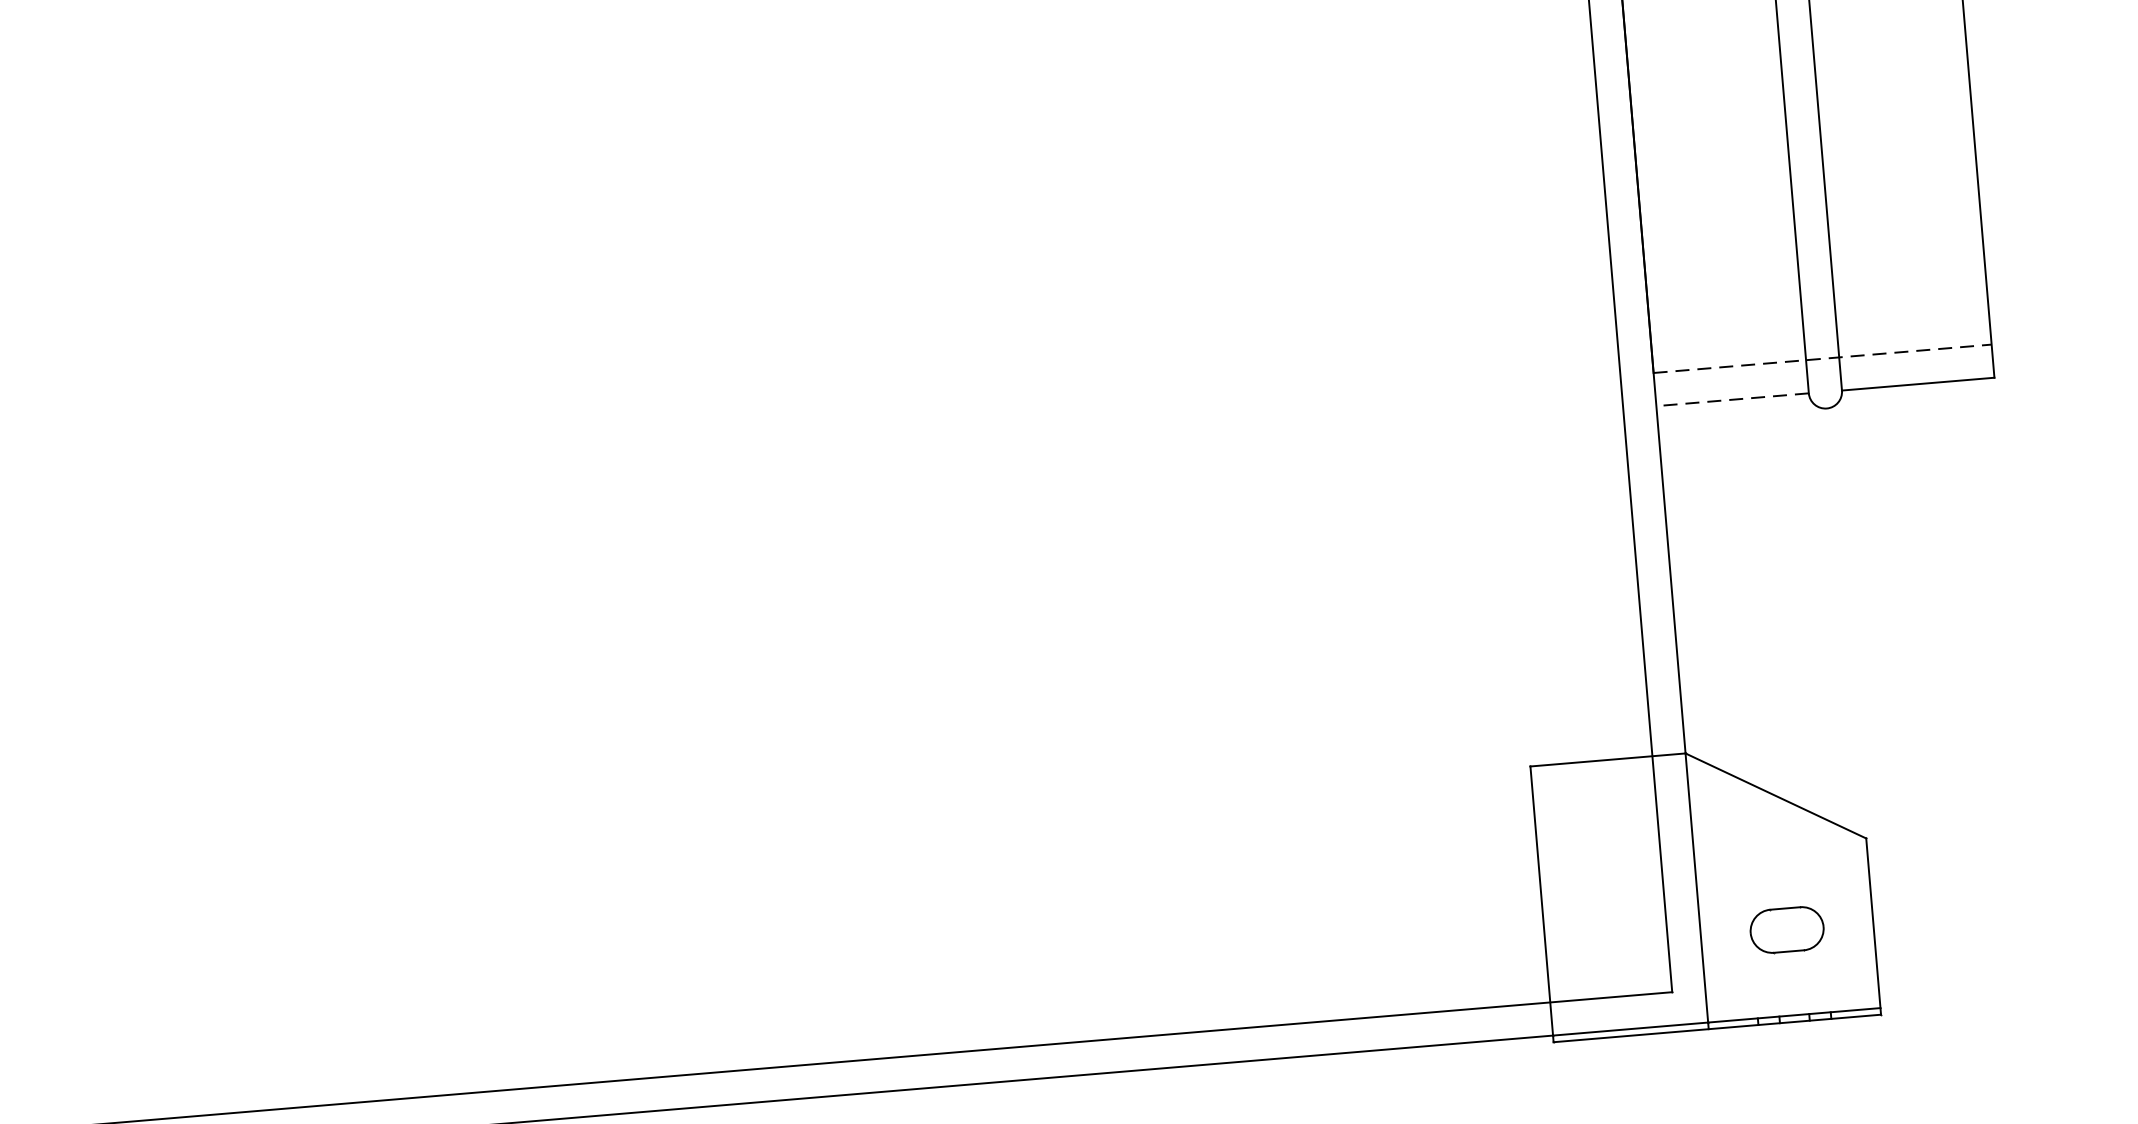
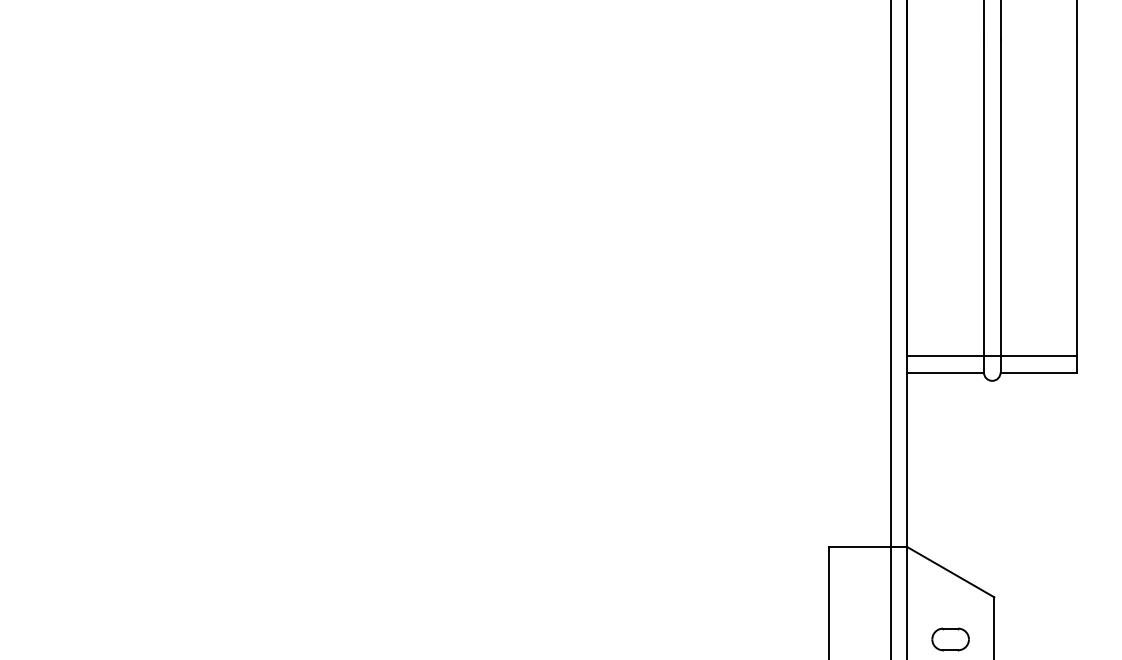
line: (1822, 357) -> (992, 355), dashed -> solid
line: (1732, 399) -> (945, 372), dashed -> solid

